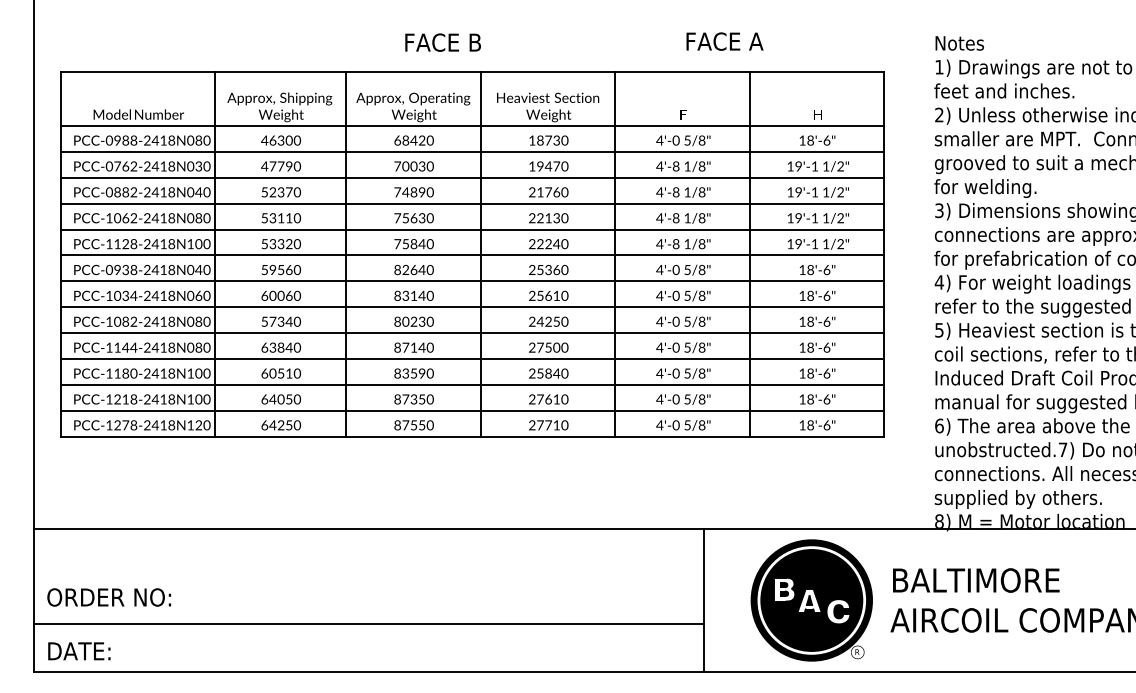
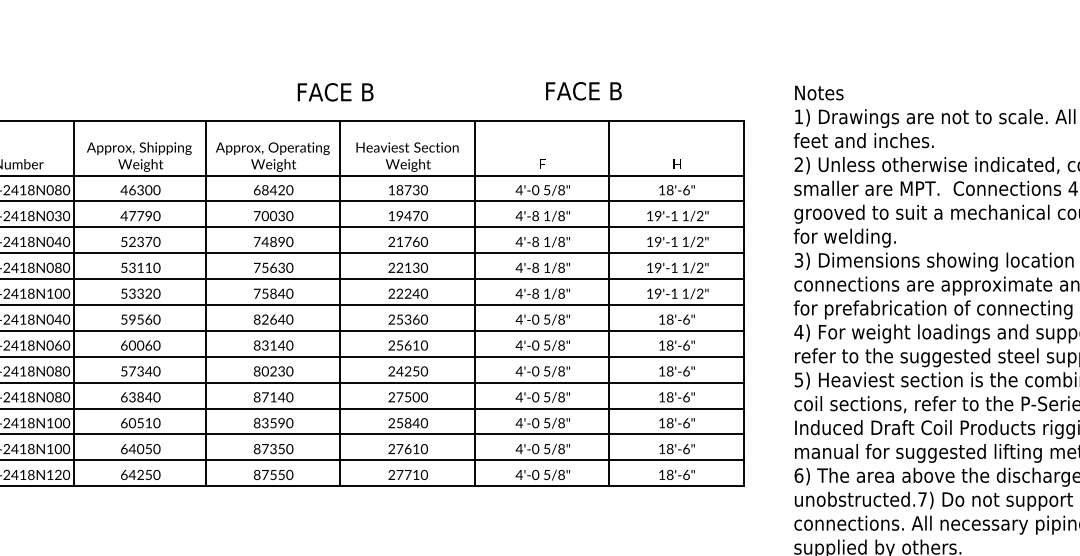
text: (756, 41) -> (616, 91), FACE A -> FACE B
text: (442, 42) -> (335, 92), moved

